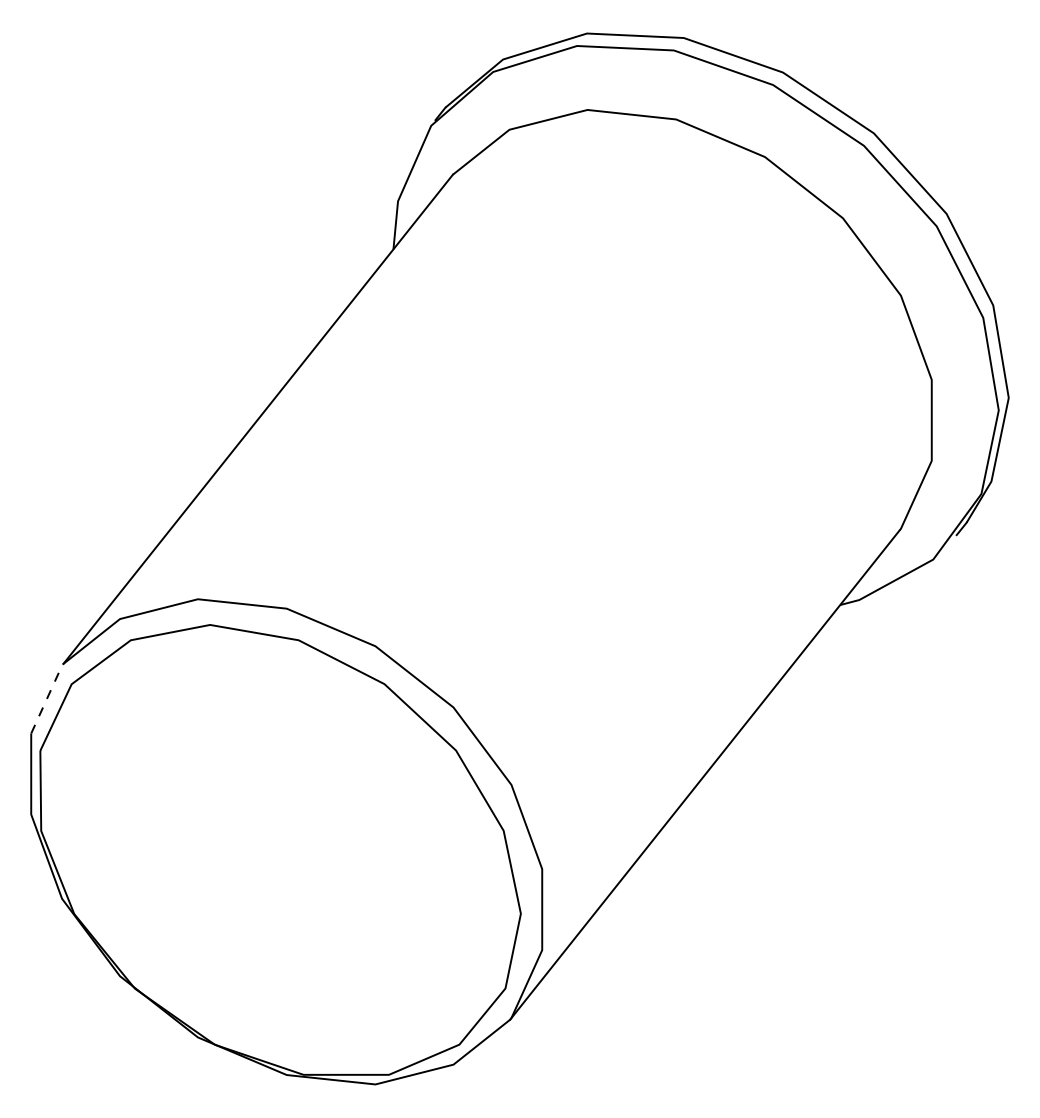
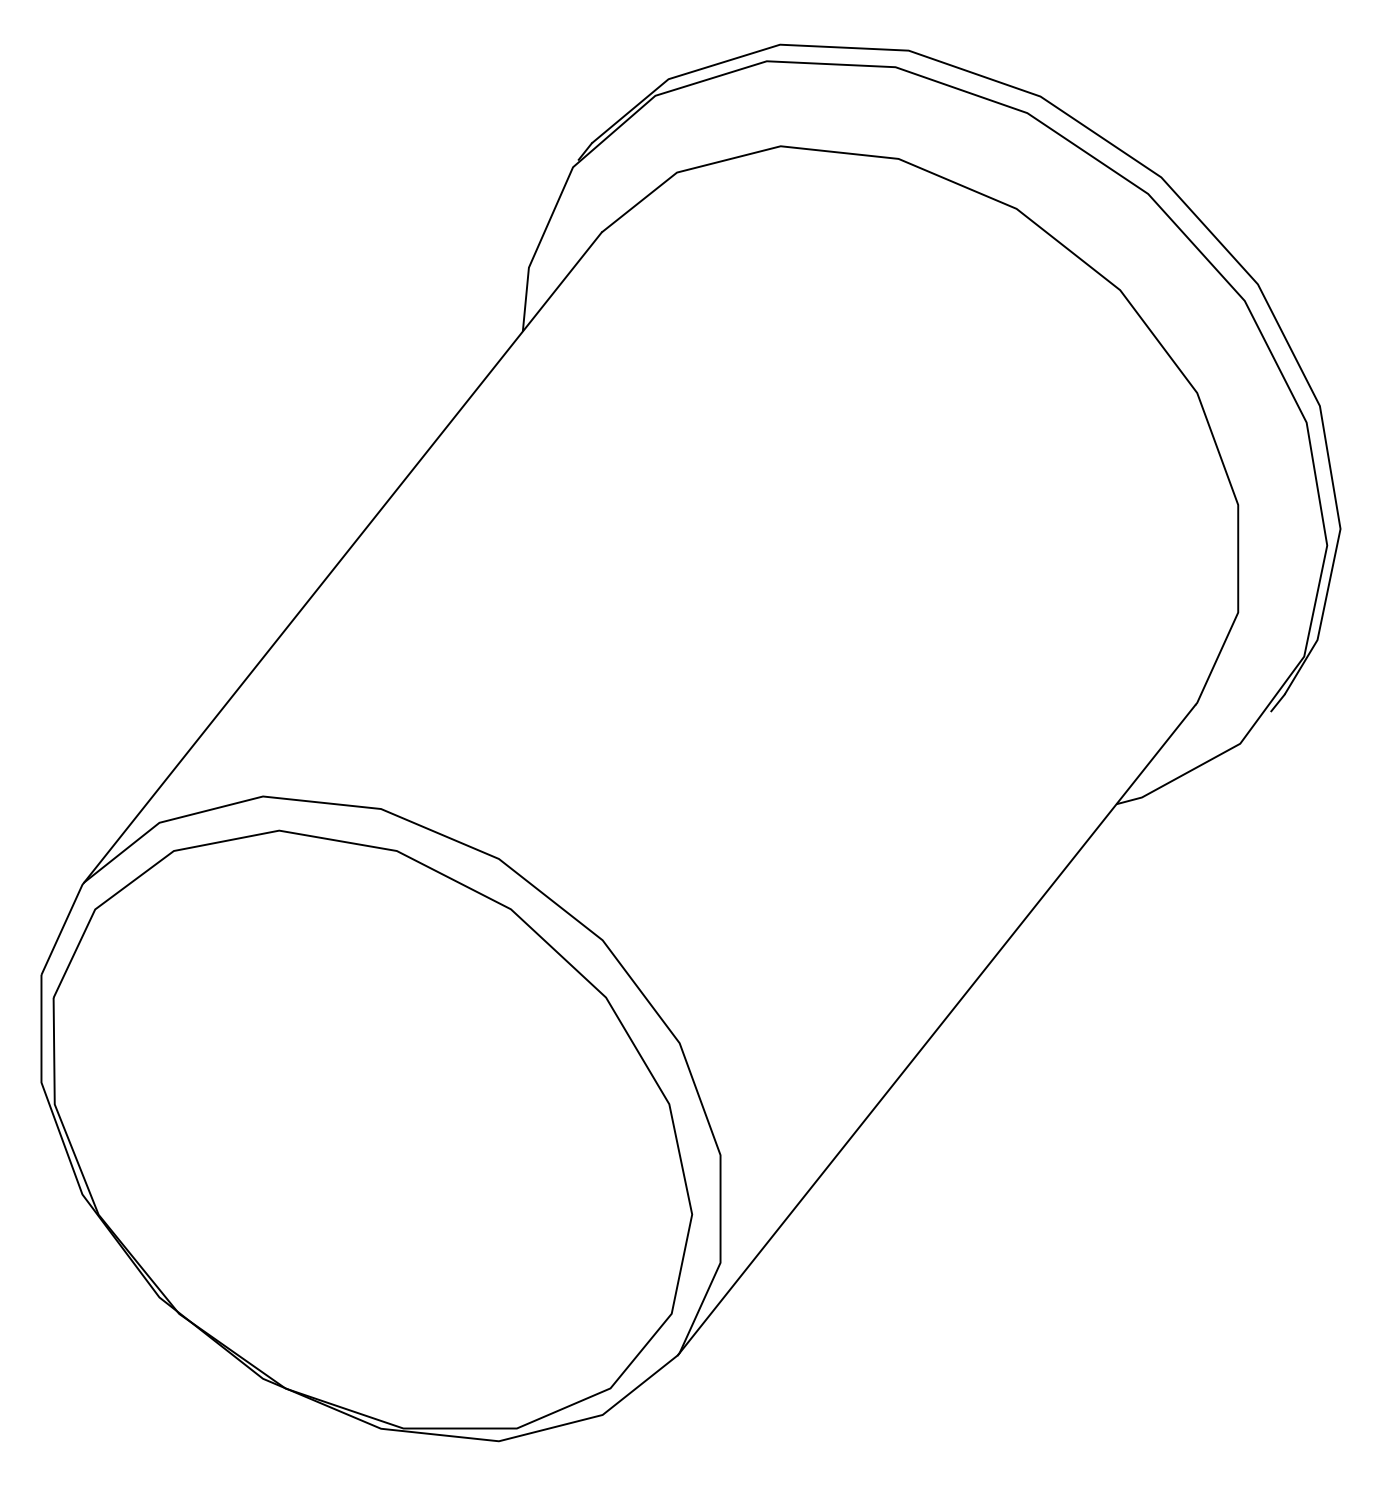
line: (47, 697) -> (63, 927), dashed -> solid

